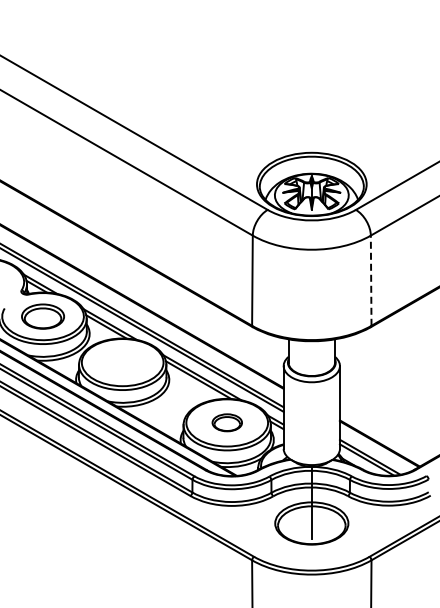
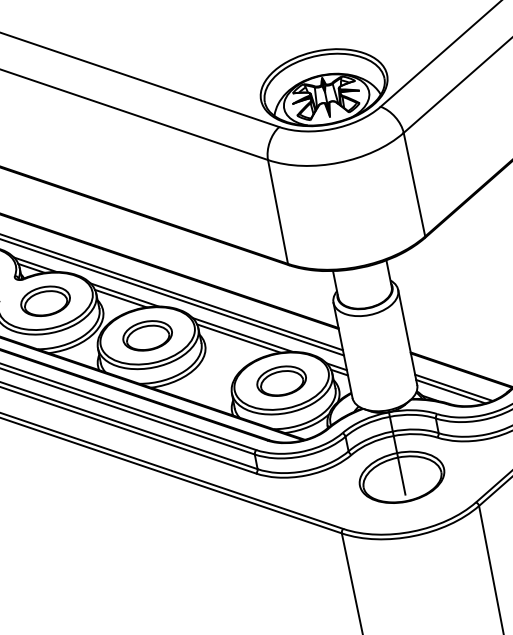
line: (371, 280) -> (414, 184), dashed -> solid
part: (122, 362) -> (147, 335), added
part: (227, 422) -> (281, 380), size x1.43

